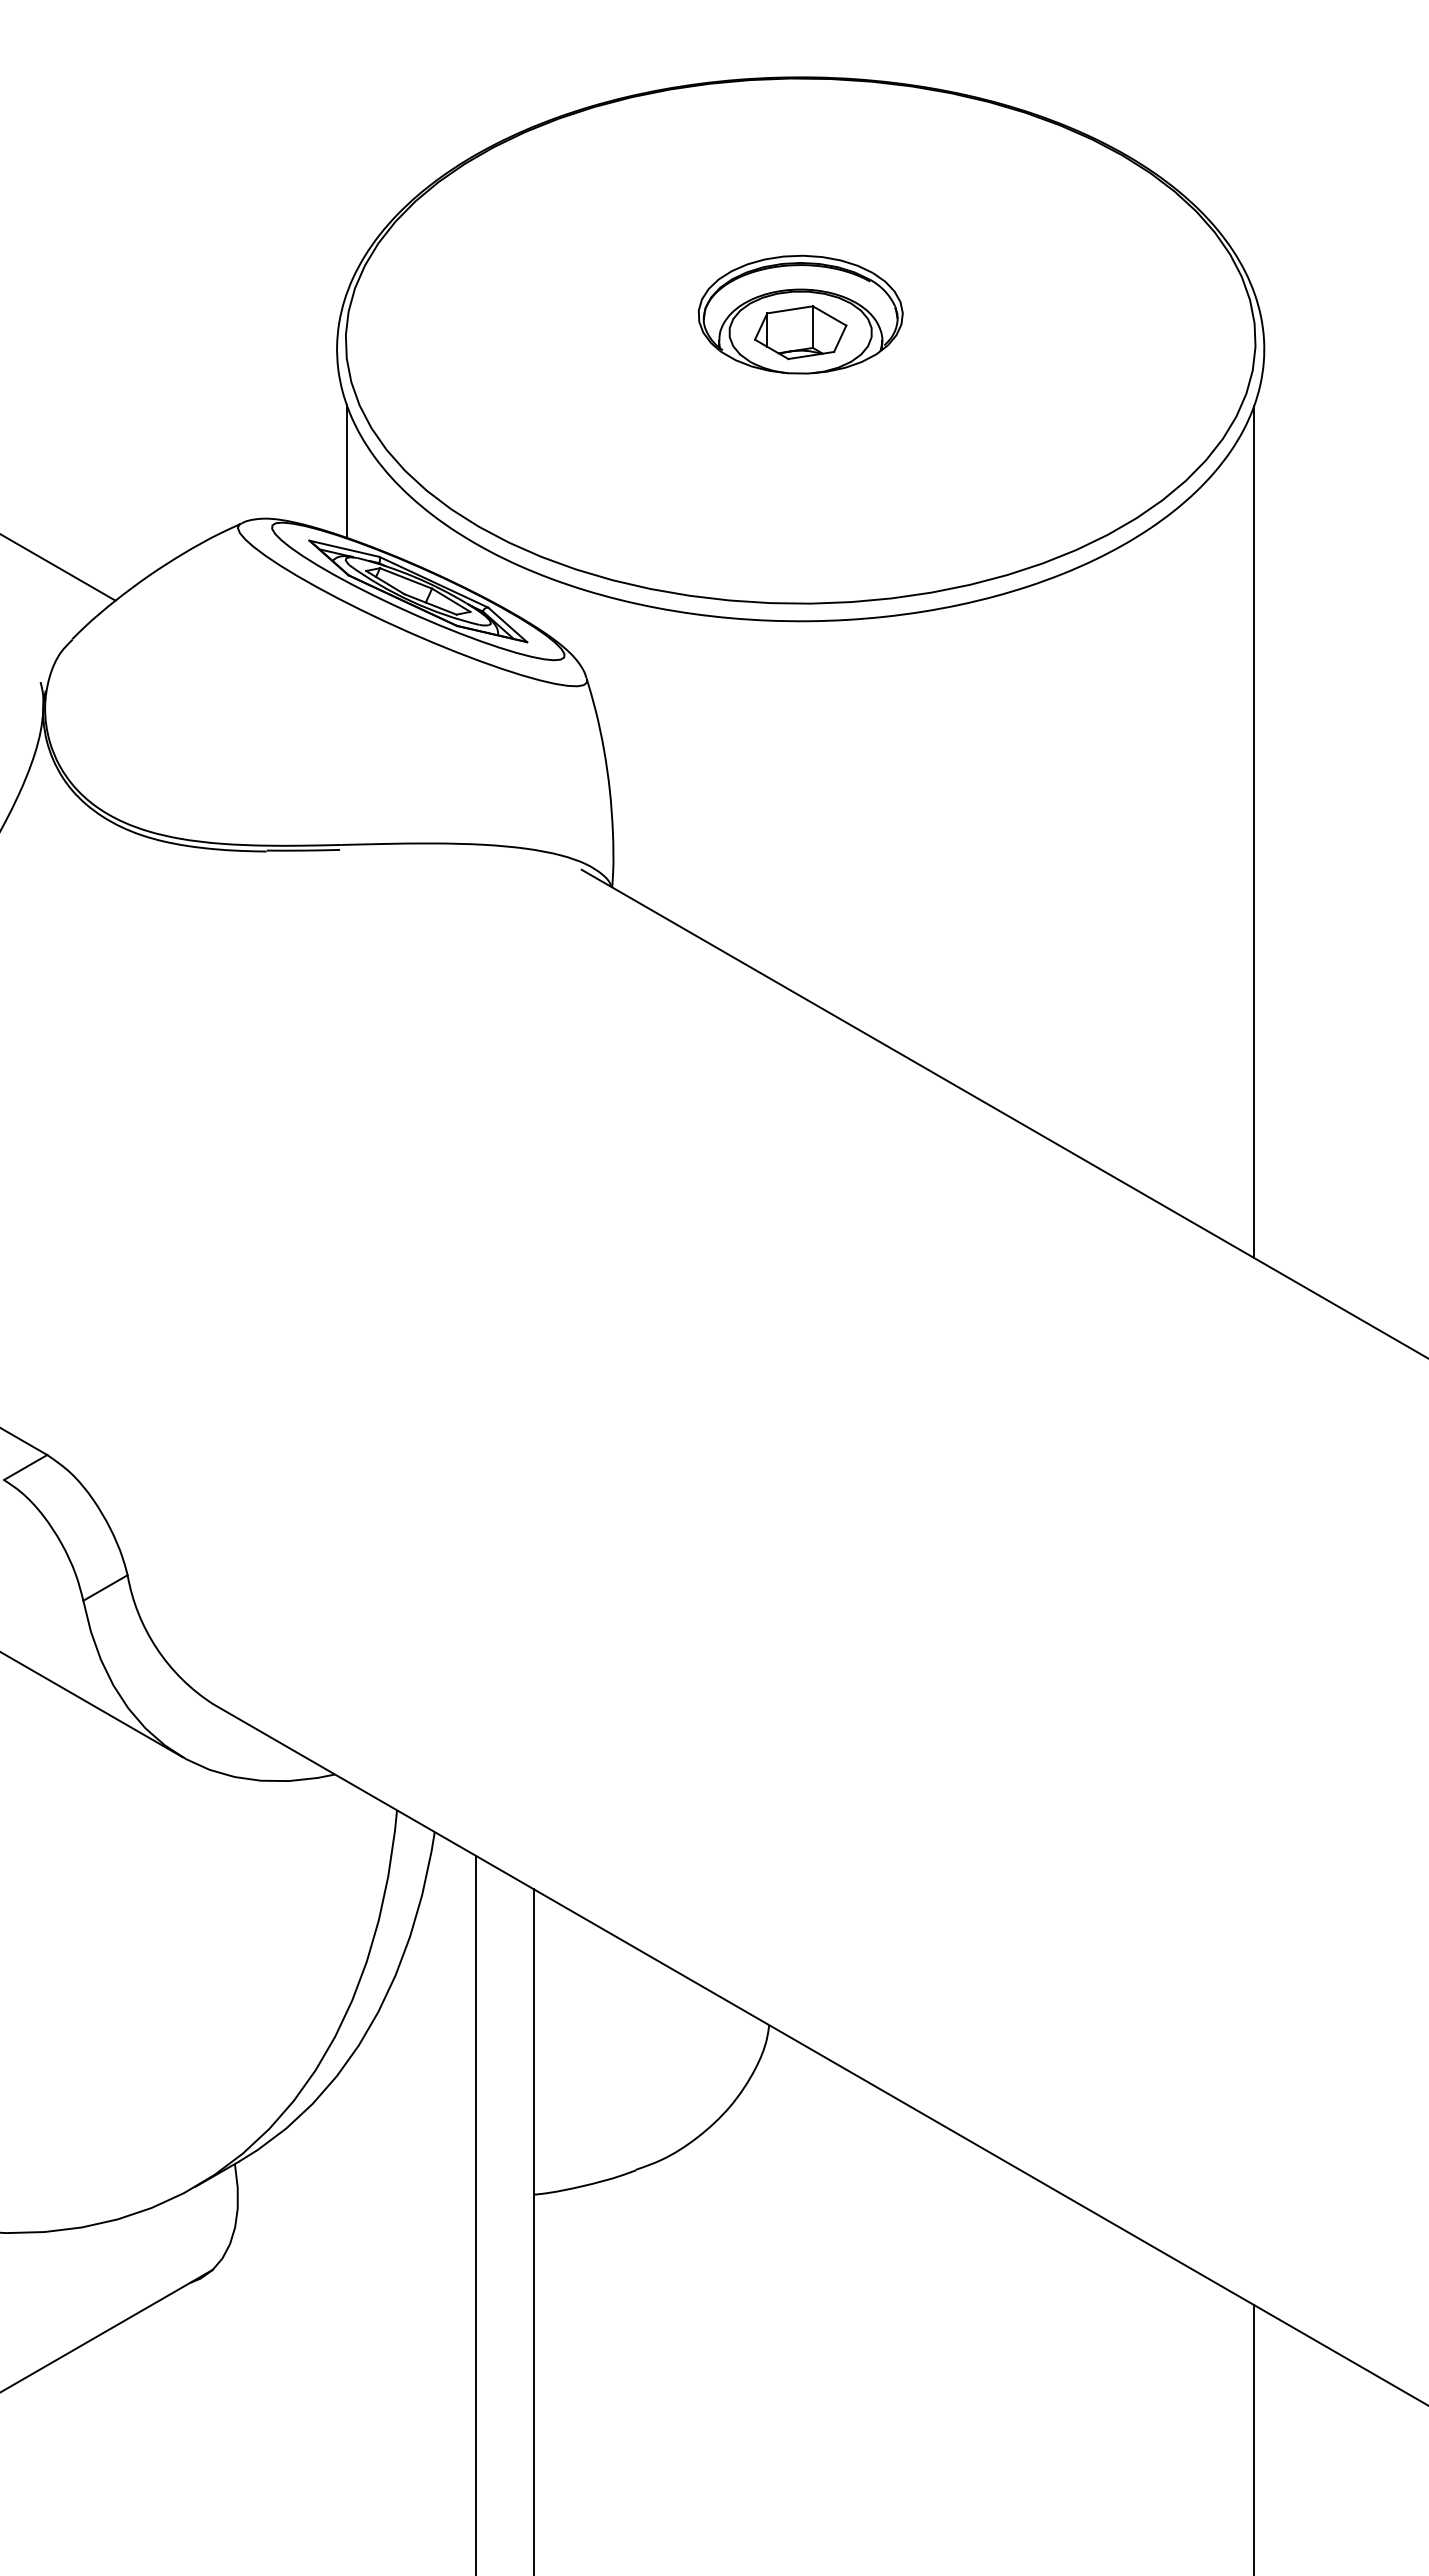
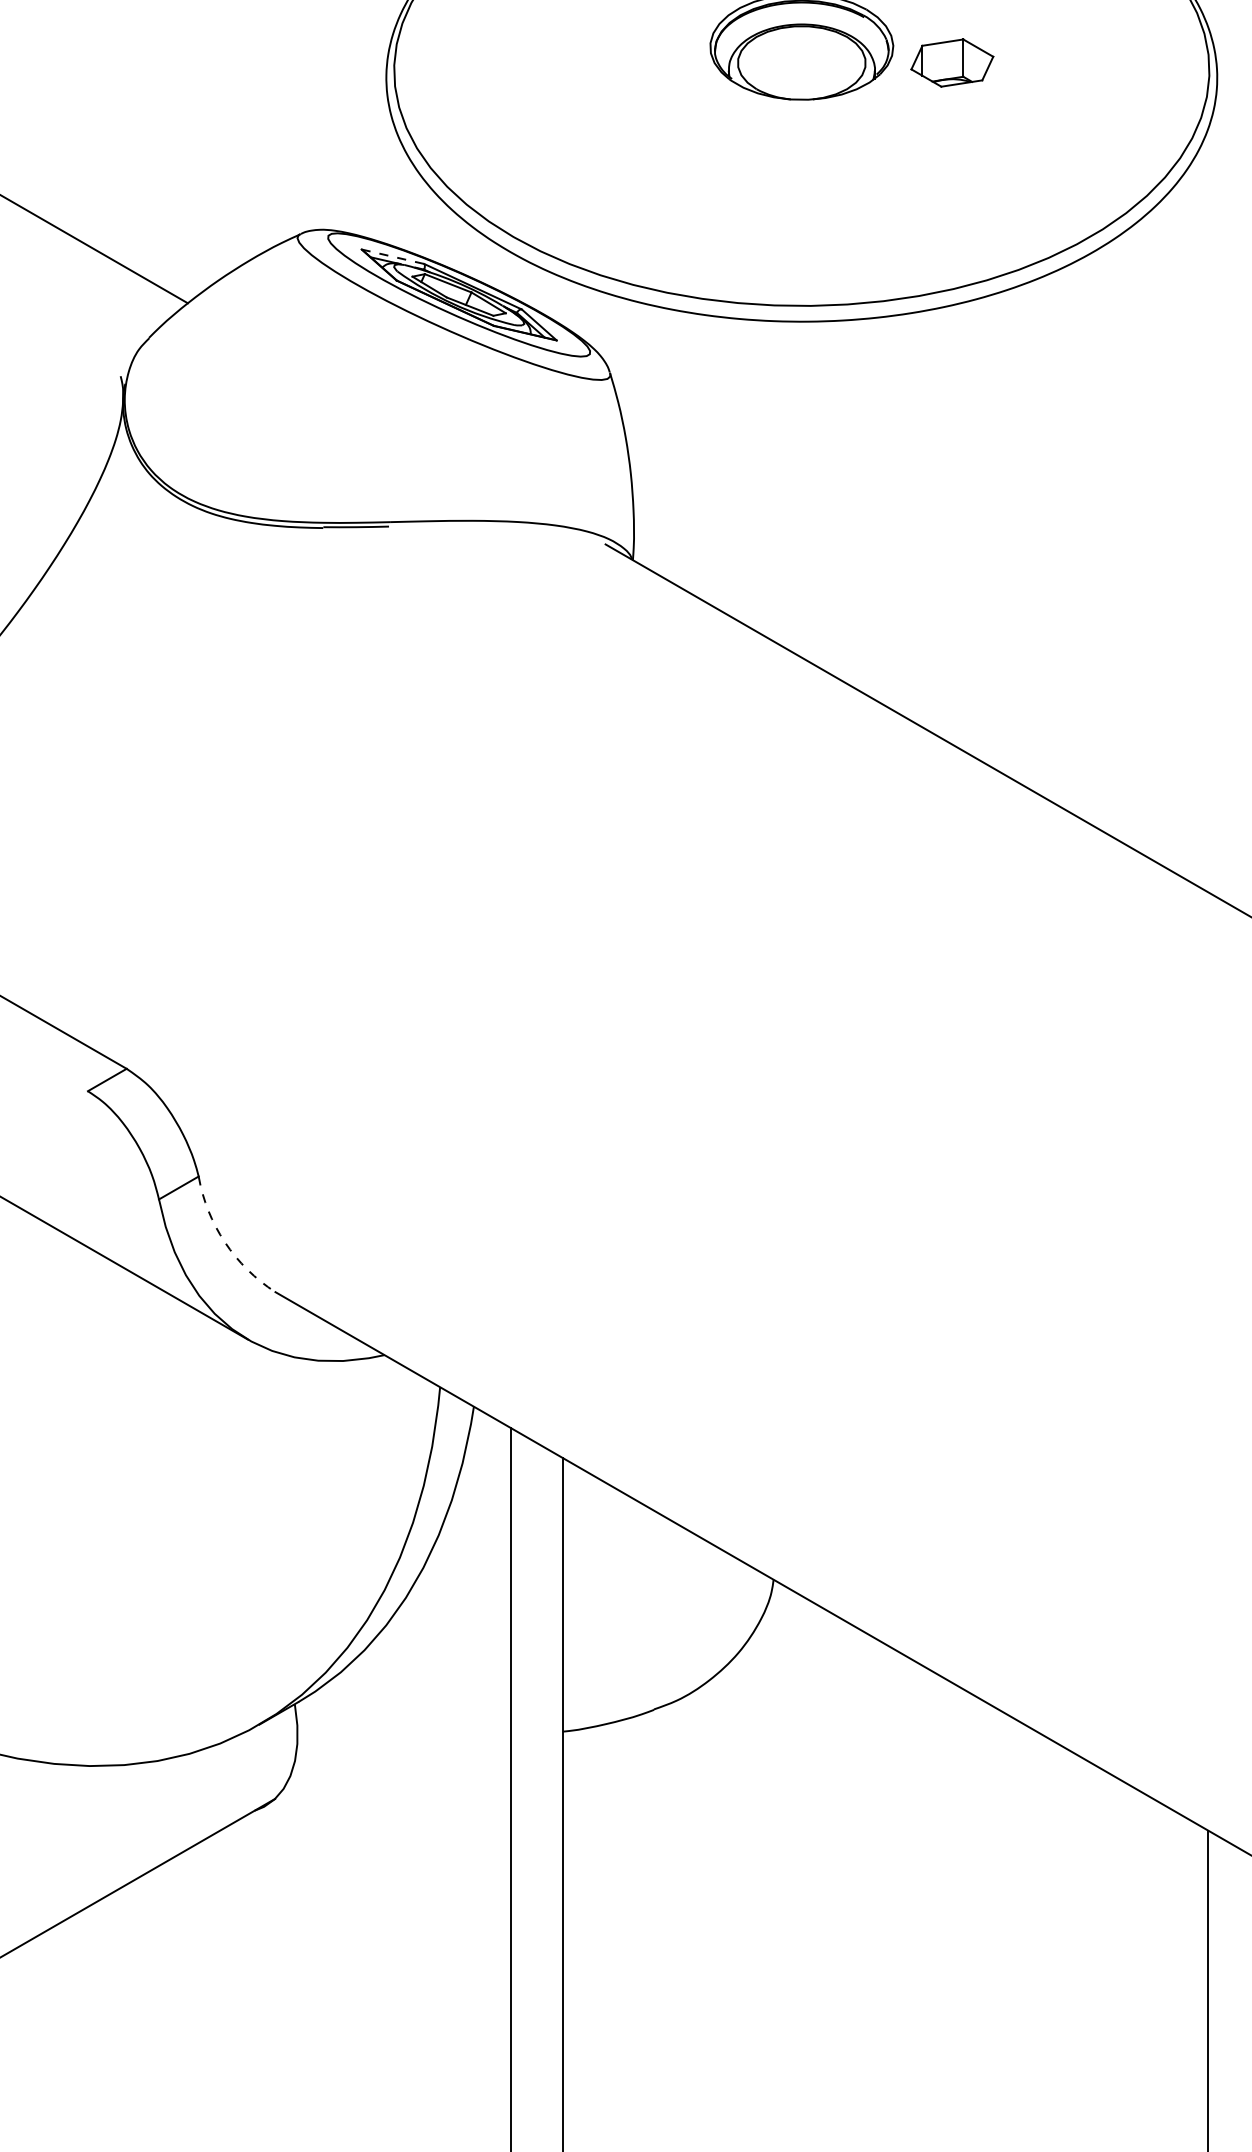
part: (800, 332) -> (952, 62), moved
line: (347, 471) -> (395, 187), removed
line: (344, 548) -> (393, 256), solid -> dashed
line: (1254, 831) -> (1208, 510), removed
arc: (156, 1648) -> (224, 1242), solid -> dashed

